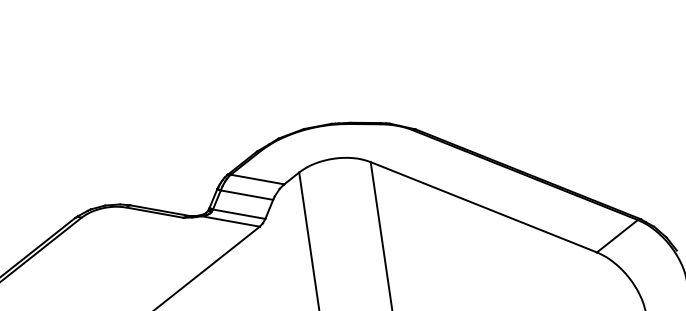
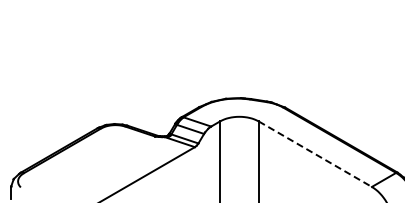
line: (484, 207) -> (315, 154), solid -> dashed

